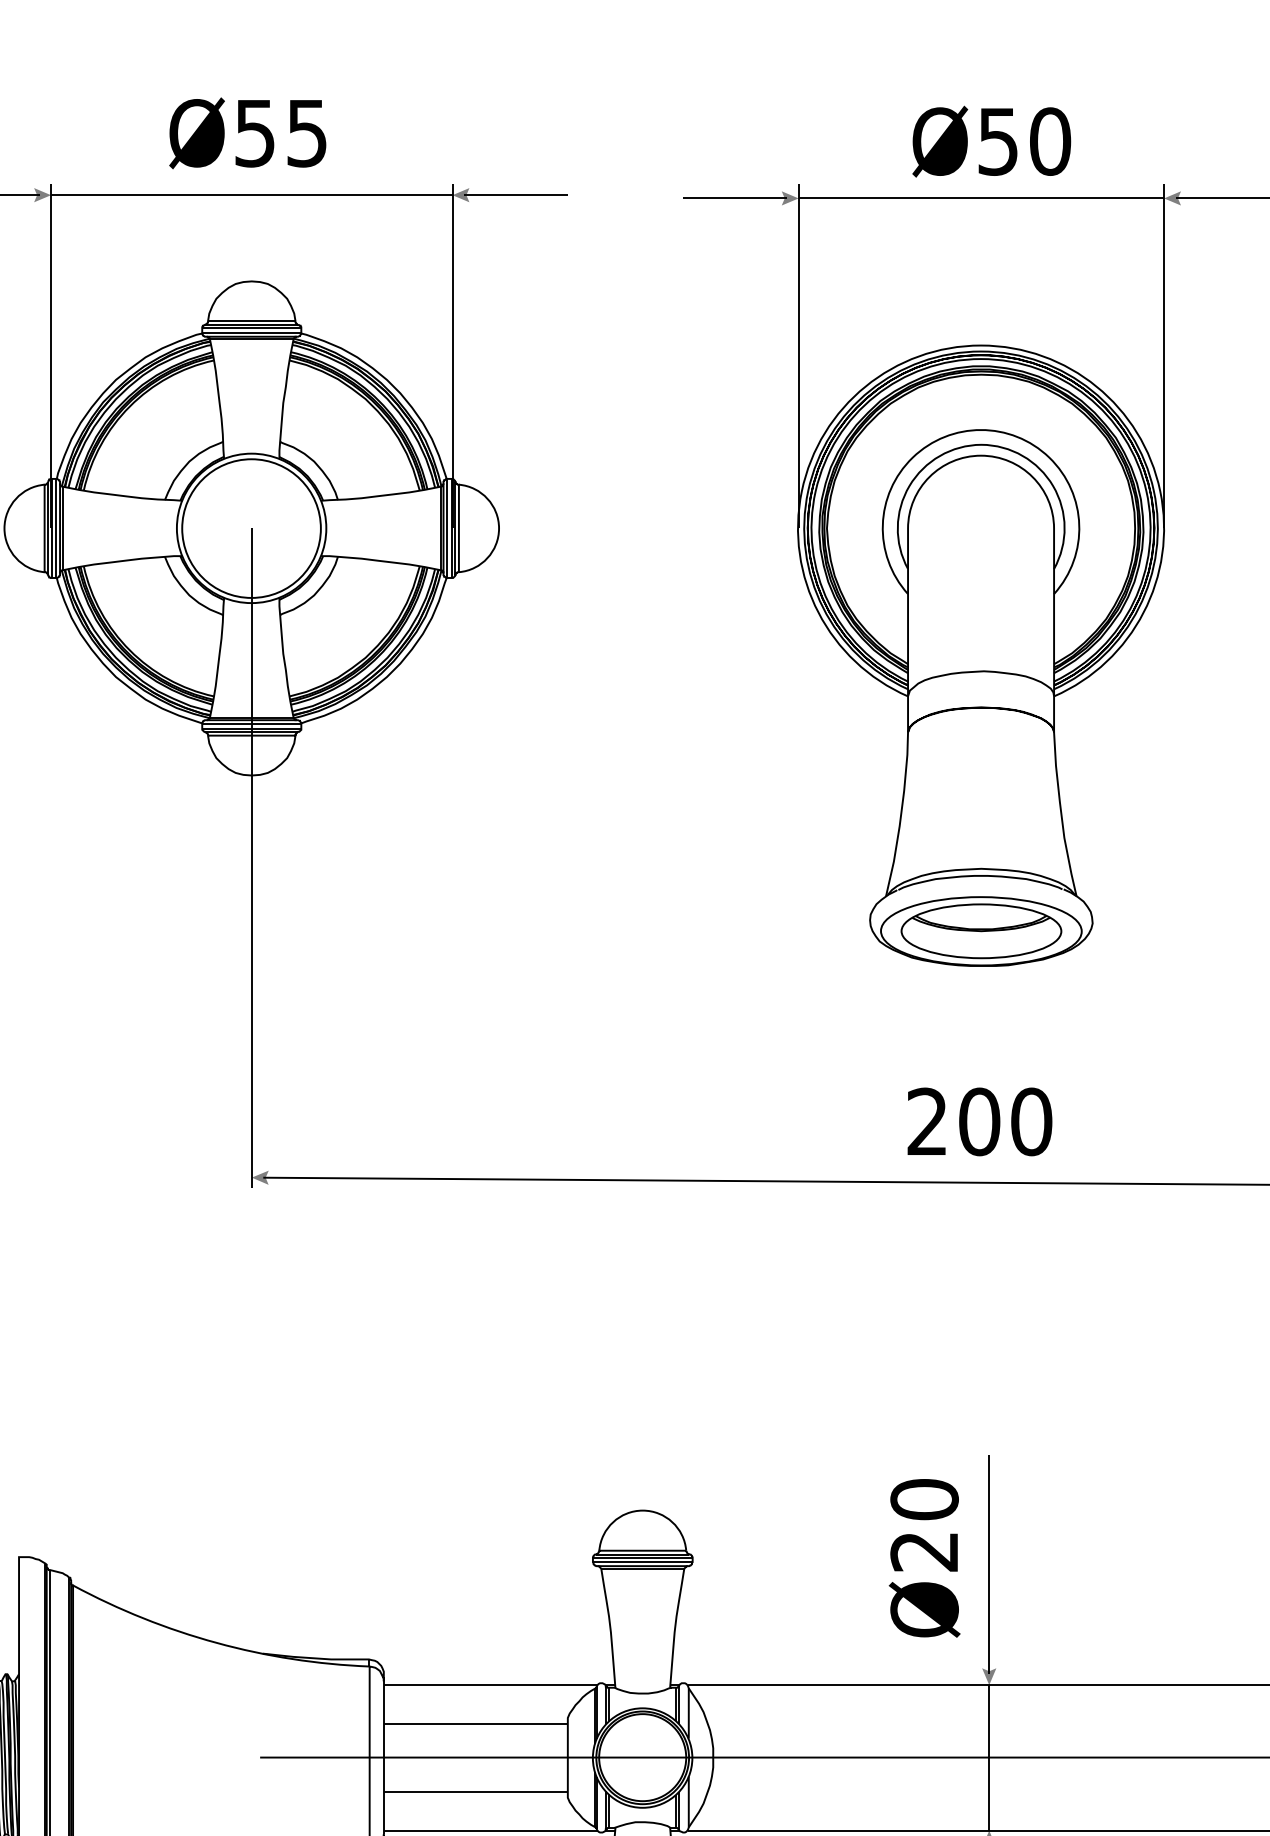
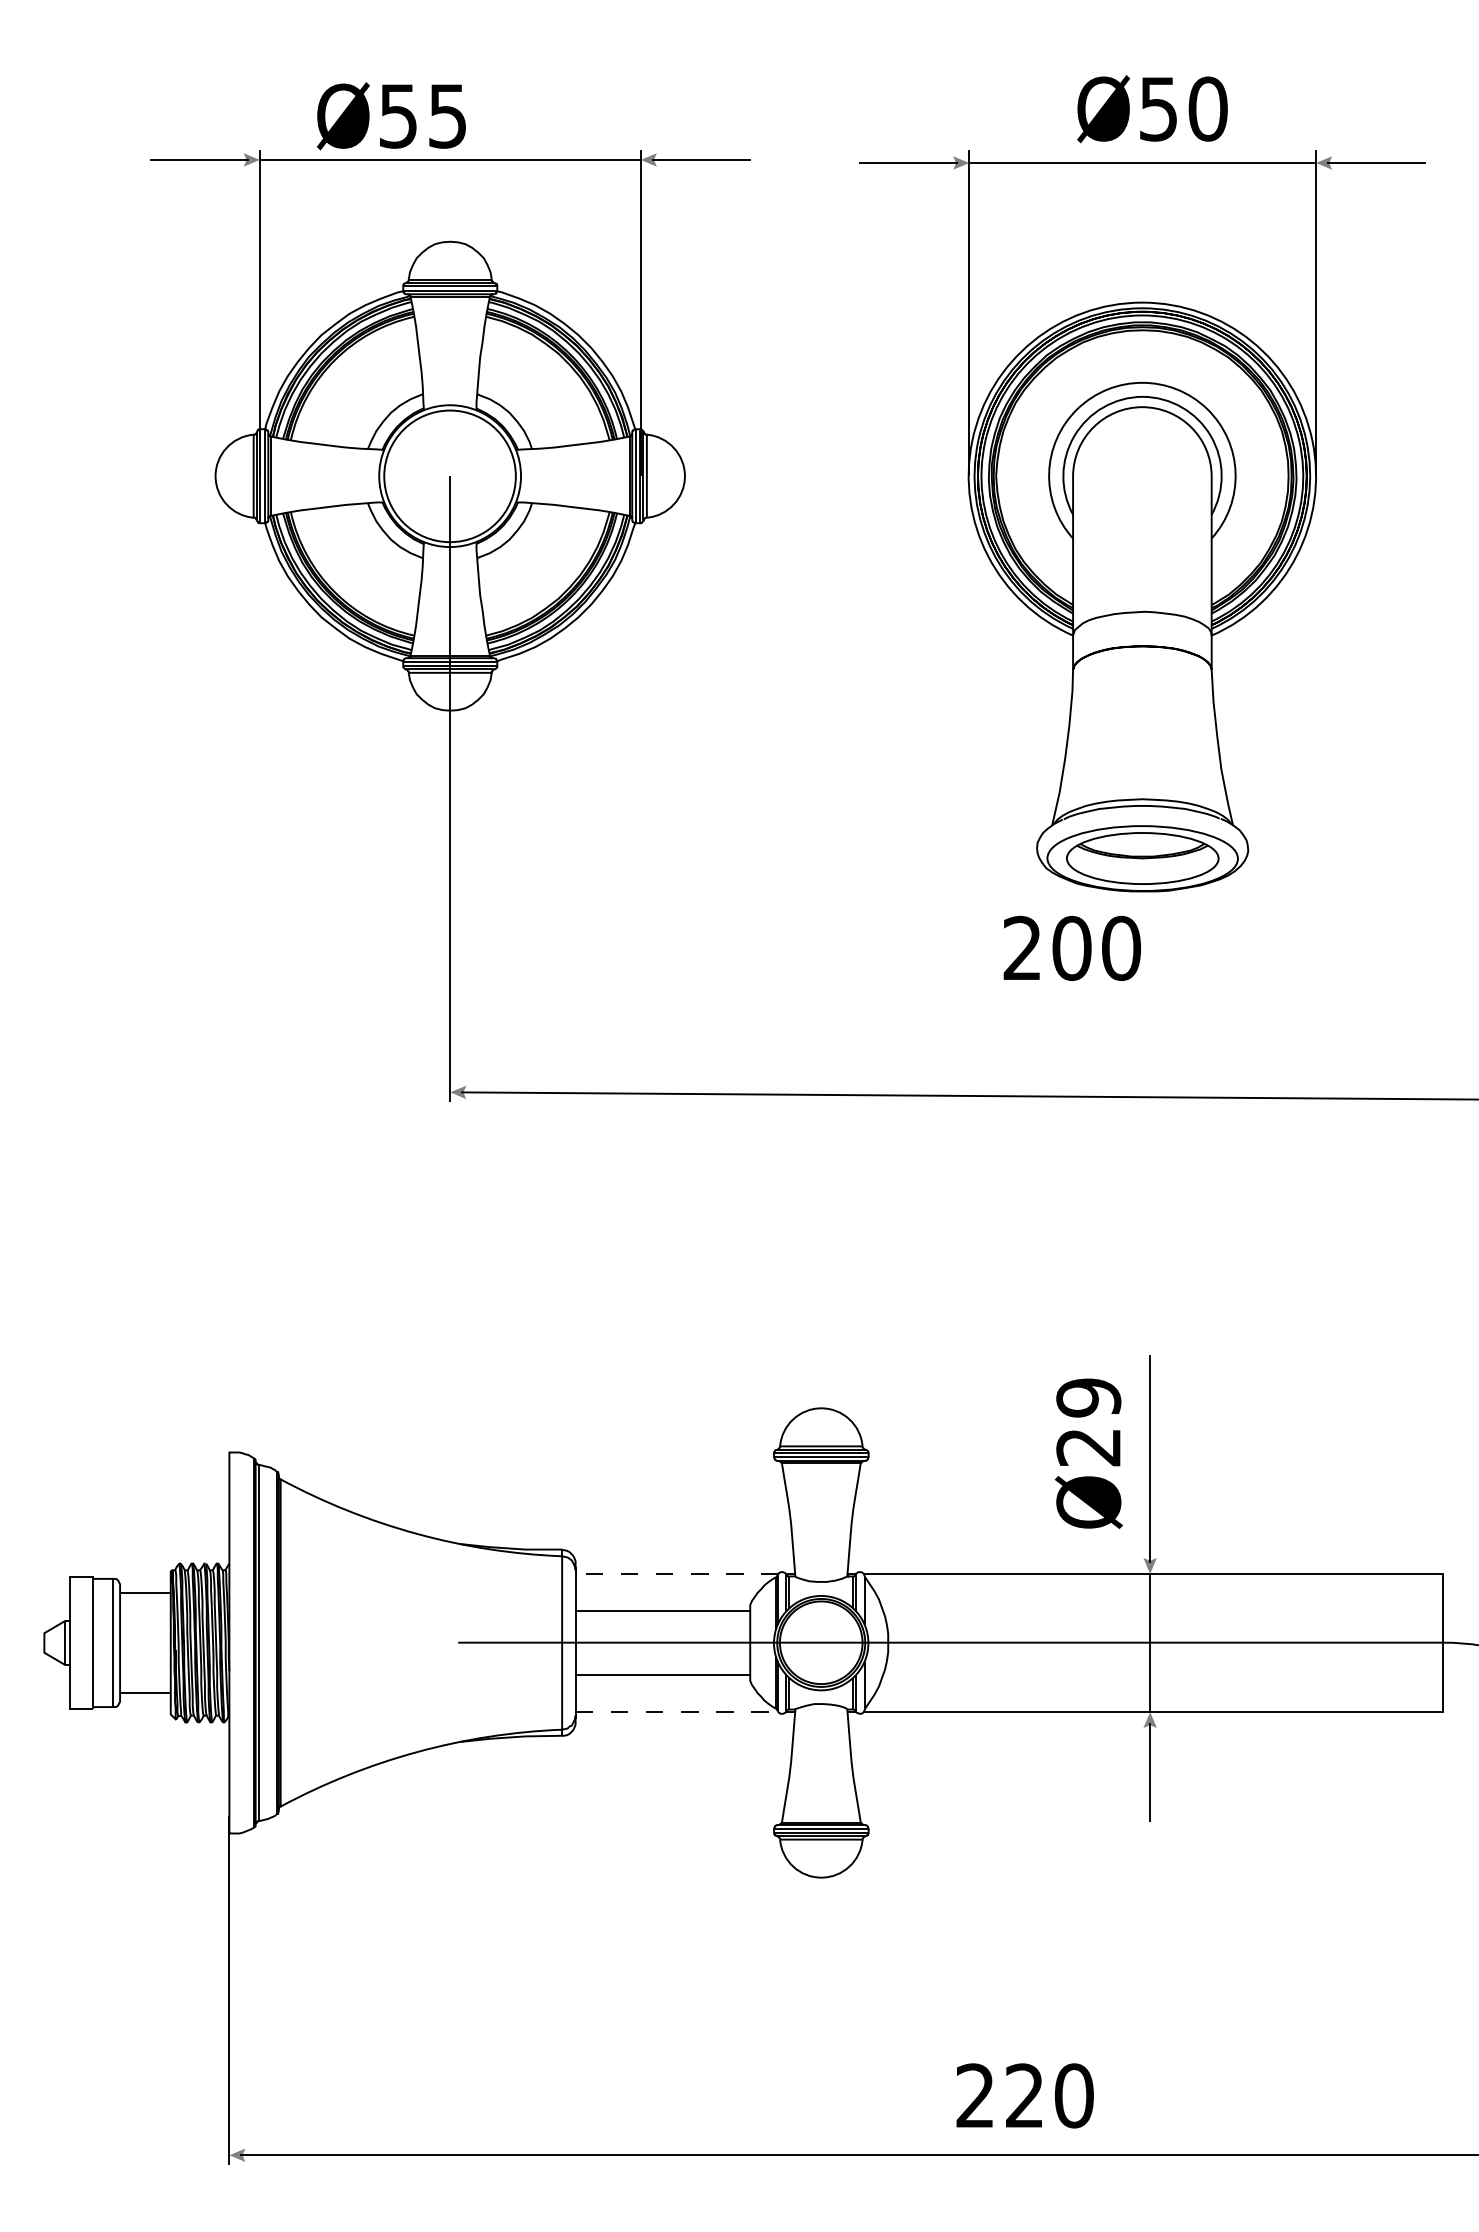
text: (247, 133) -> (391, 116), moved
text: (979, 1120) -> (1071, 947), moved
text: (924, 1499) -> (1088, 1397), Ø20 -> Ø29
line: (491, 1684) -> (677, 1573), solid -> dashed
line: (491, 1830) -> (677, 1711), solid -> dashed

